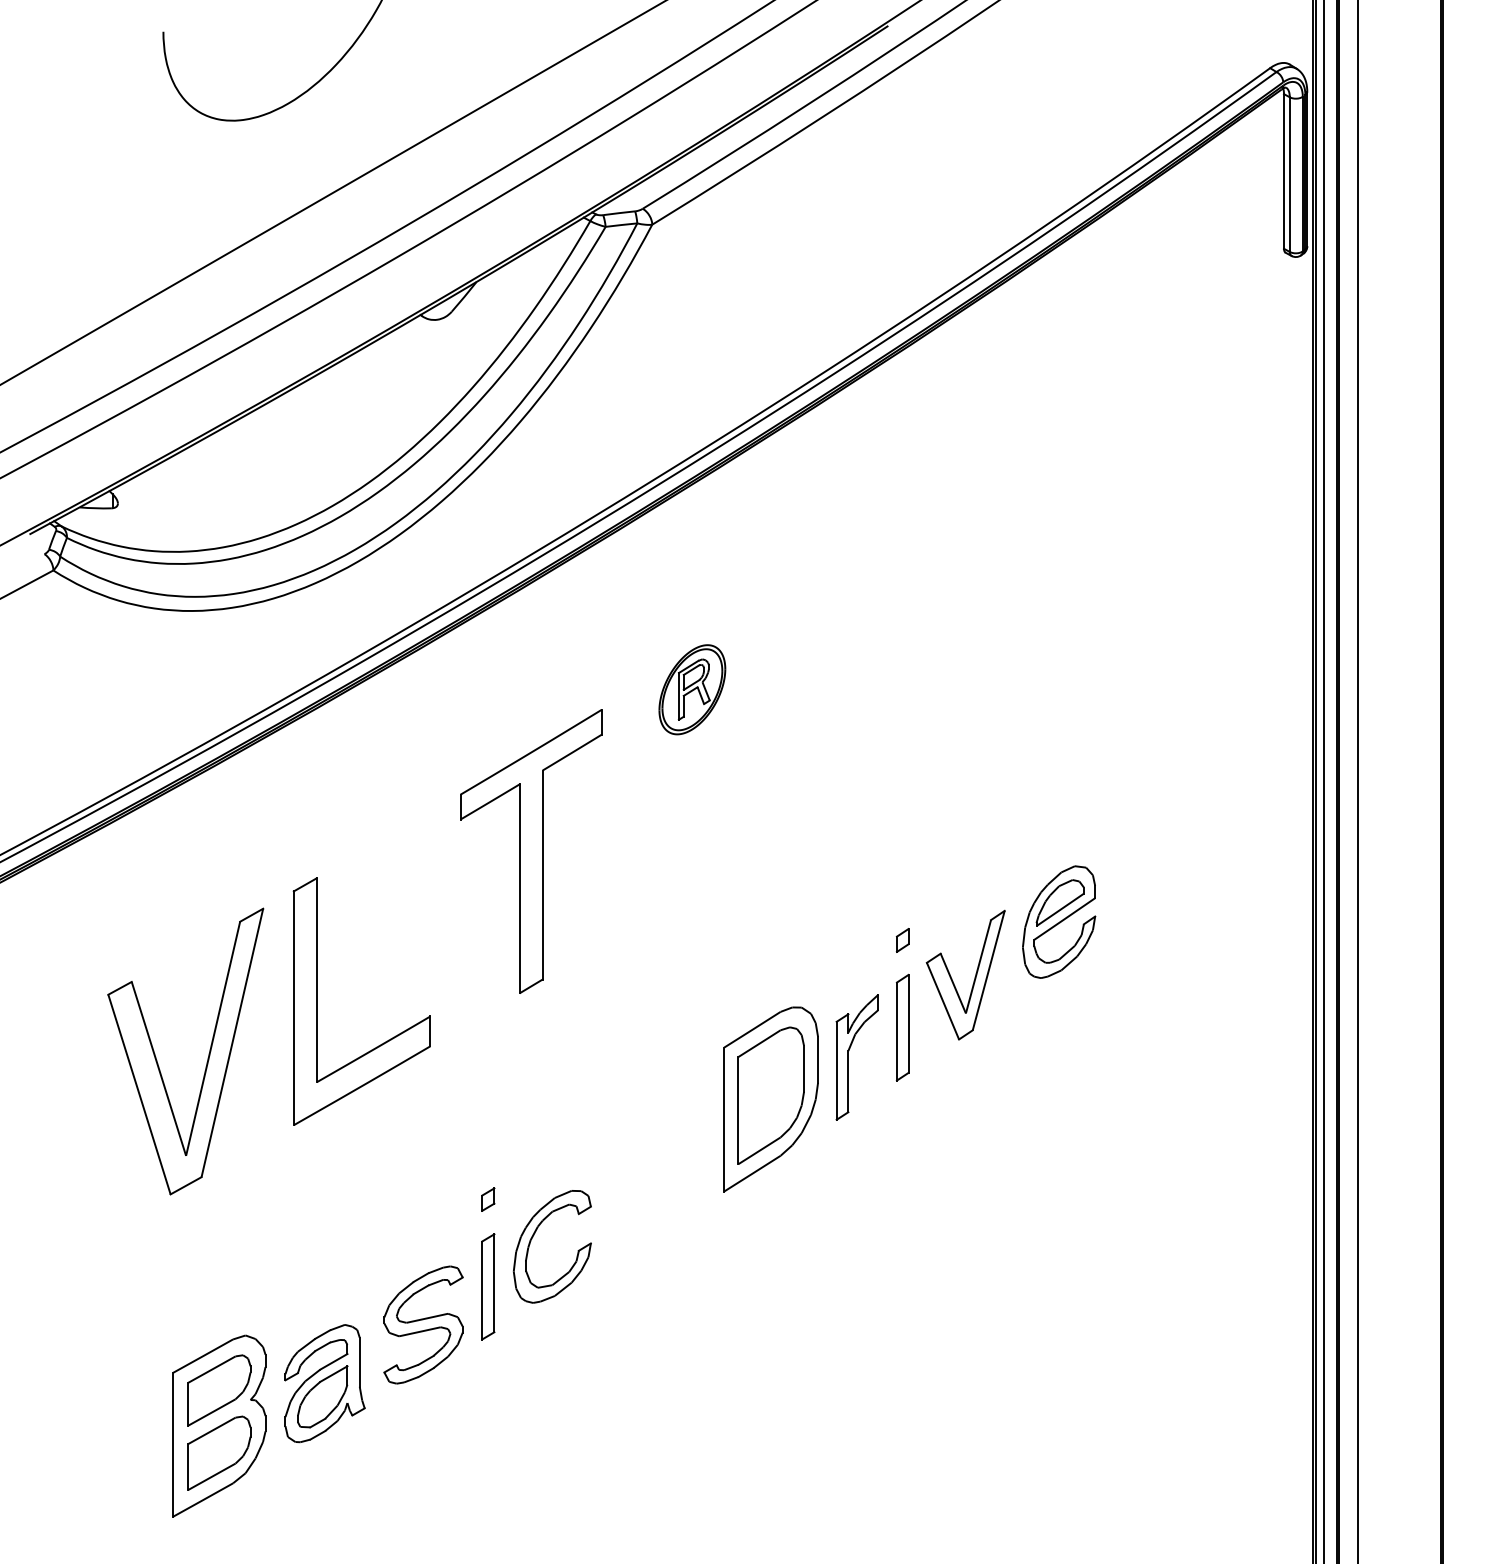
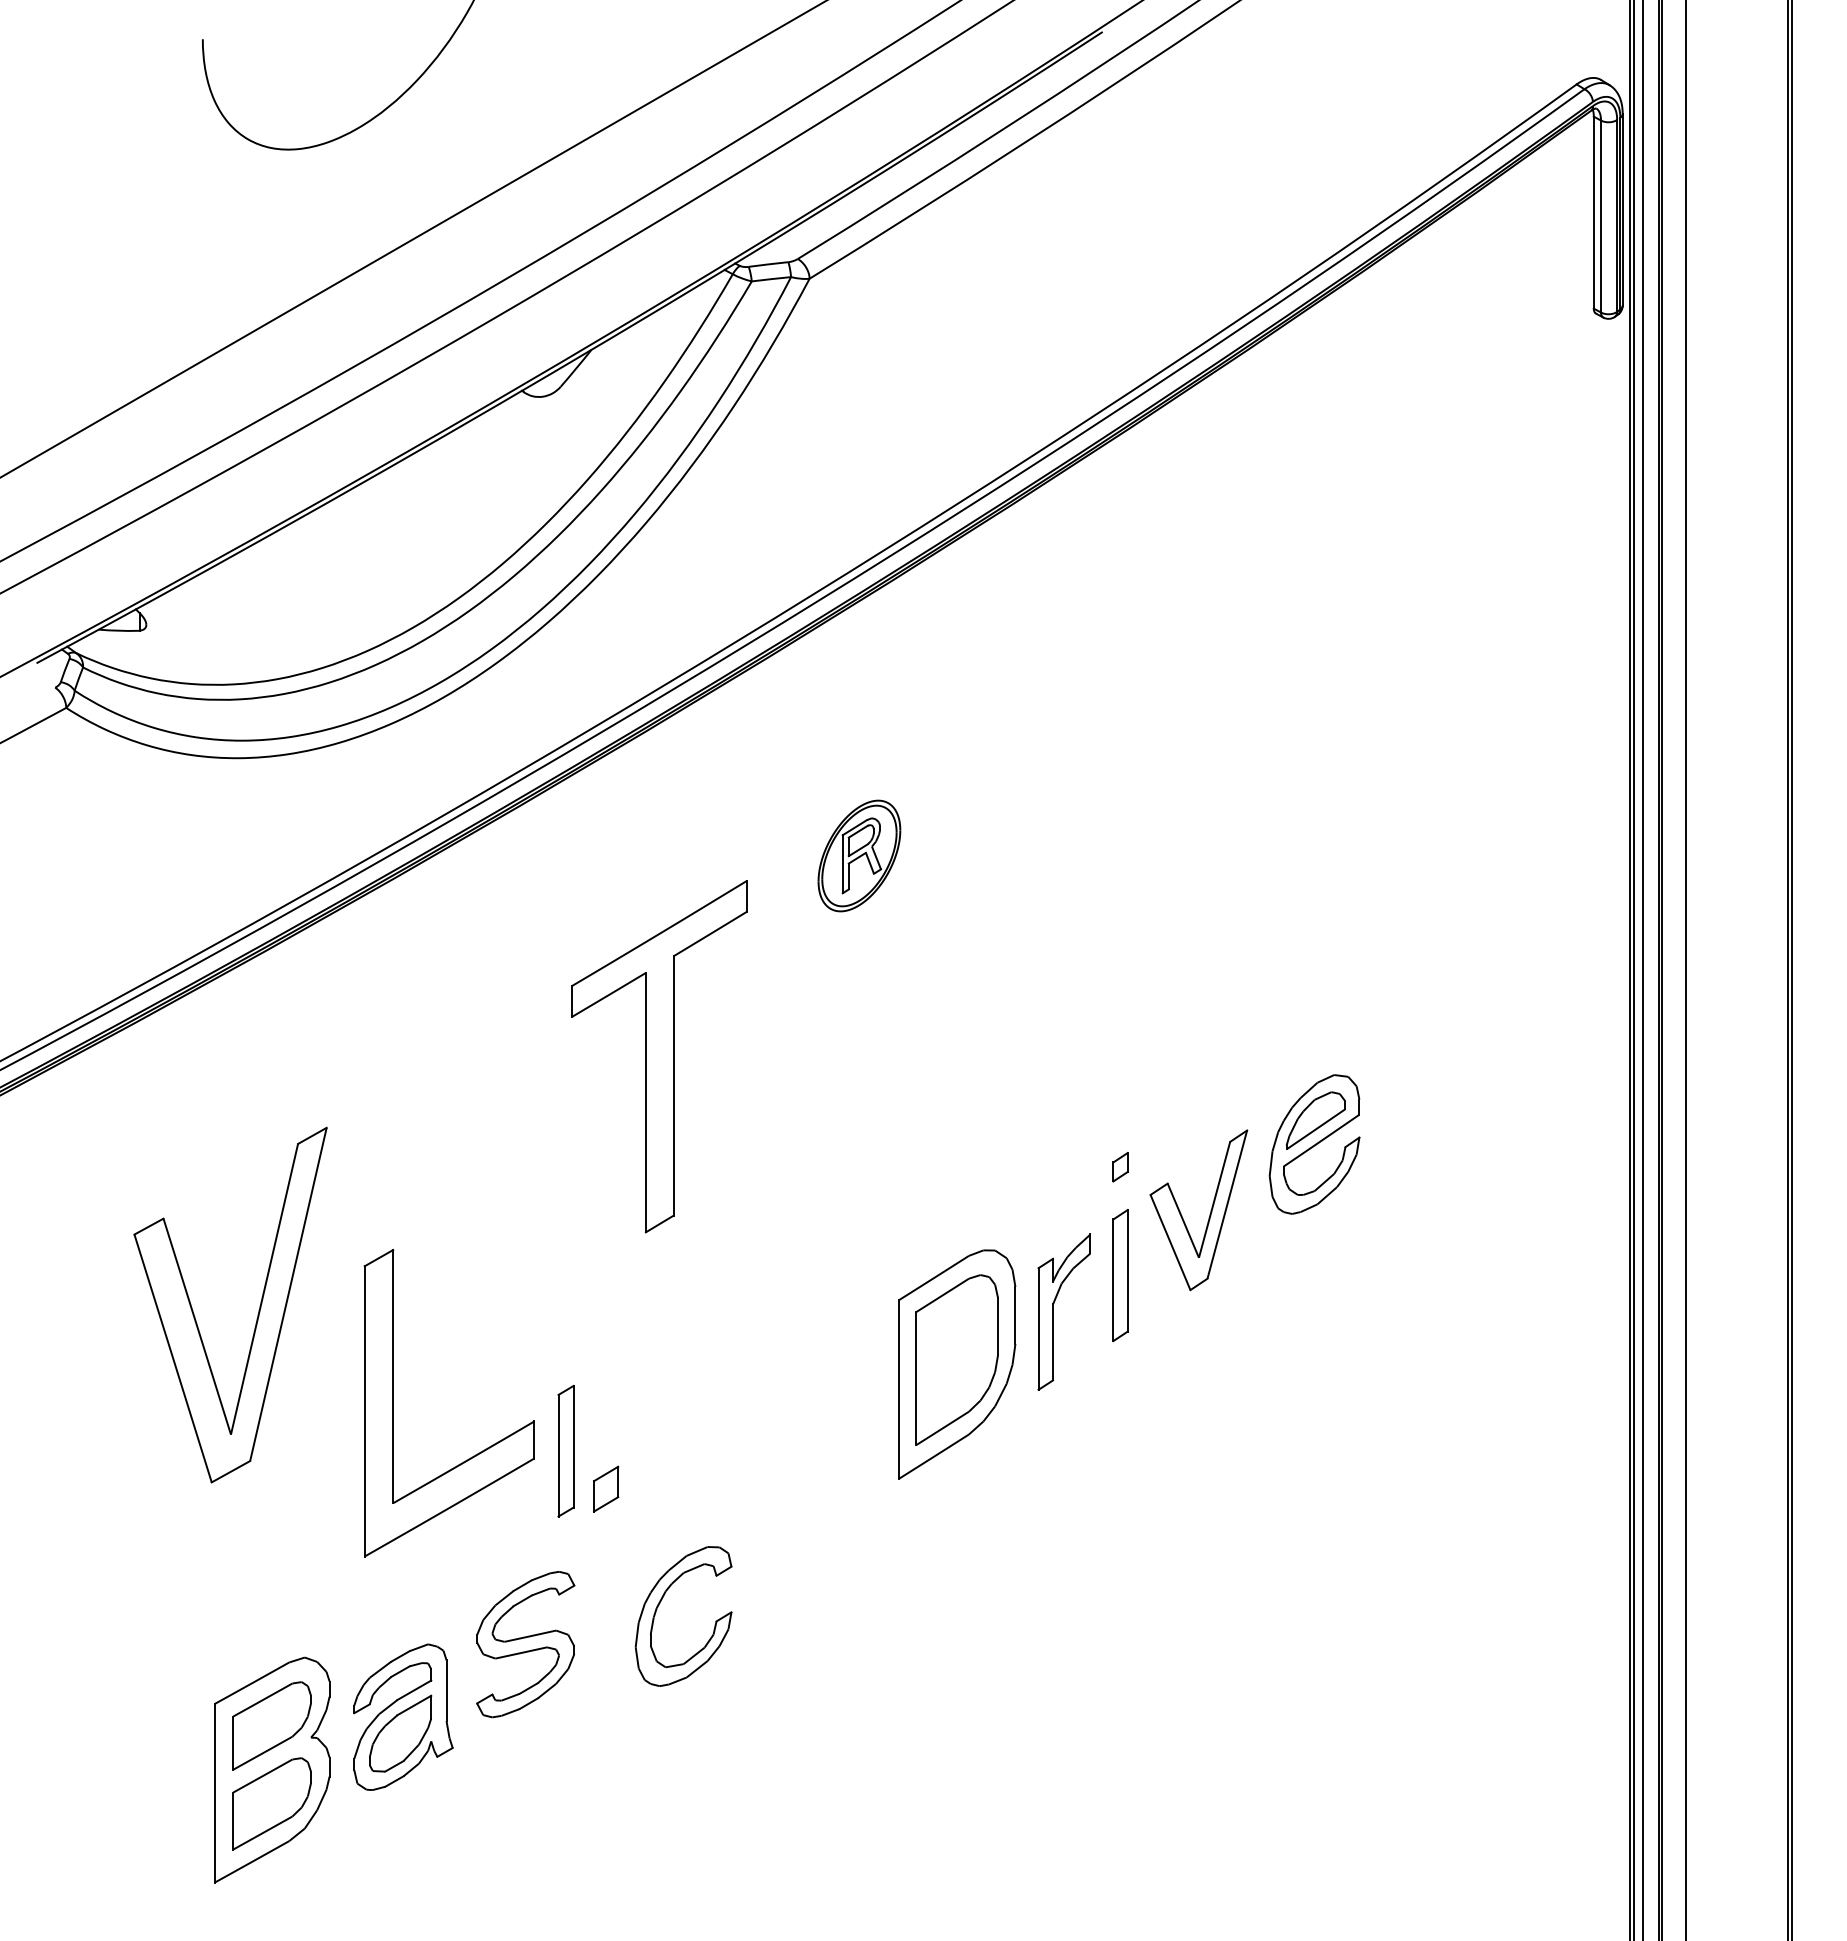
part: (317, 1001) -> (393, 1403), moved
part: (487, 1199) -> (605, 1488), size x1.6
part: (532, 1237) -> (659, 1605), moved
part: (487, 1286) -> (565, 1450), moved

